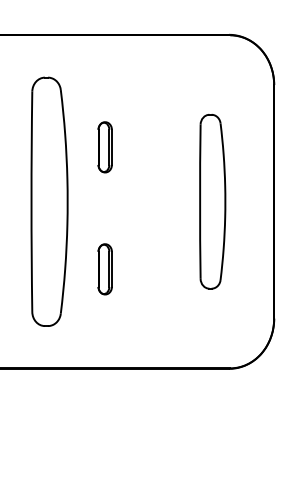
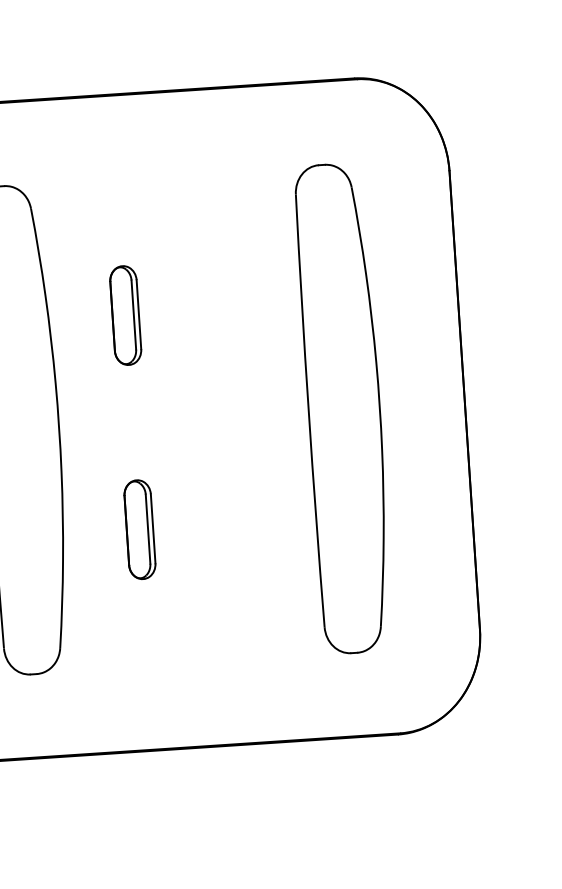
part: (212, 201) -> (343, 407), size x1.43
part: (104, 269) -> (138, 530), moved

